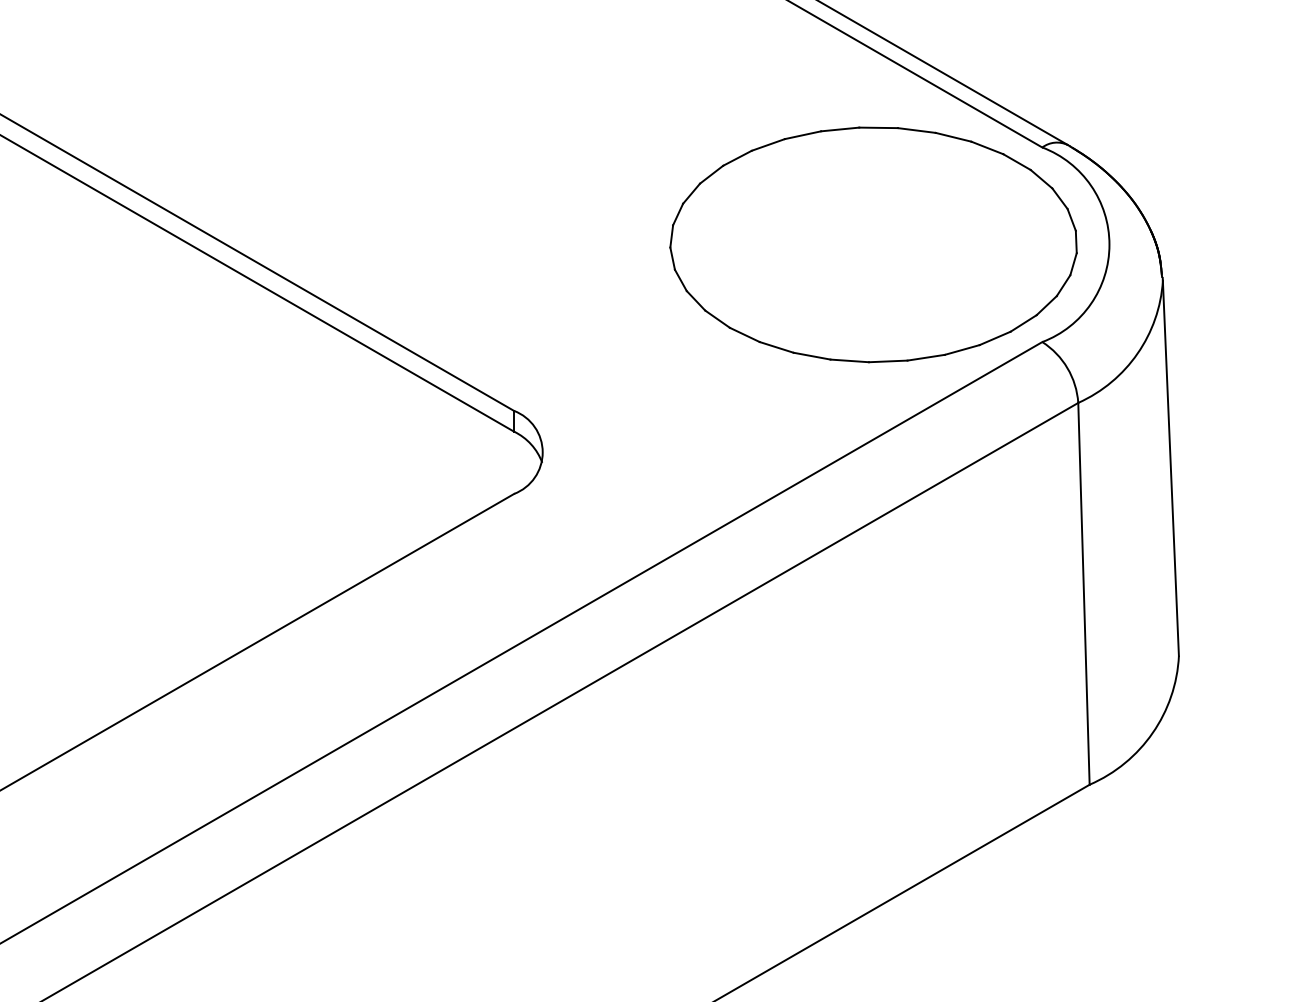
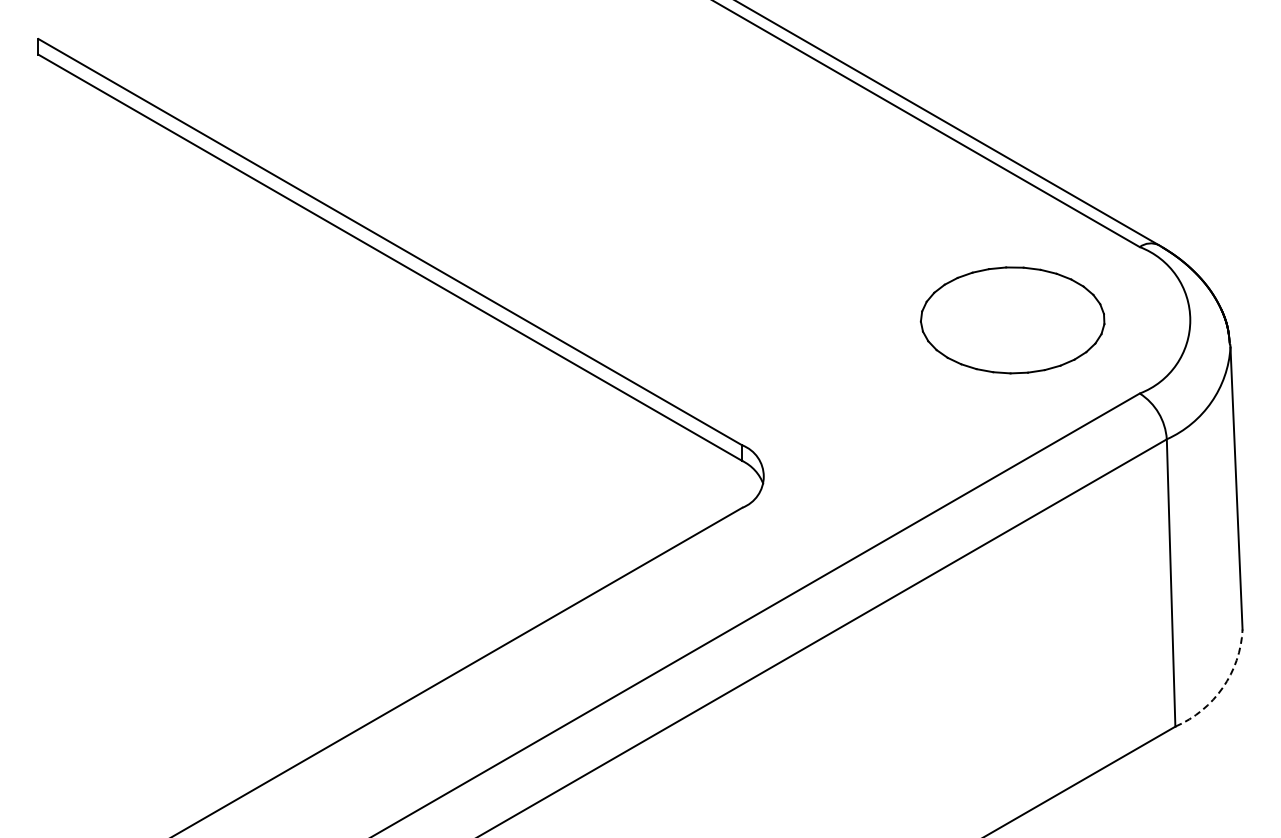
part: (873, 245) -> (1012, 320), size x0.6
arc: (1152, 732) -> (1222, 687), solid -> dashed

